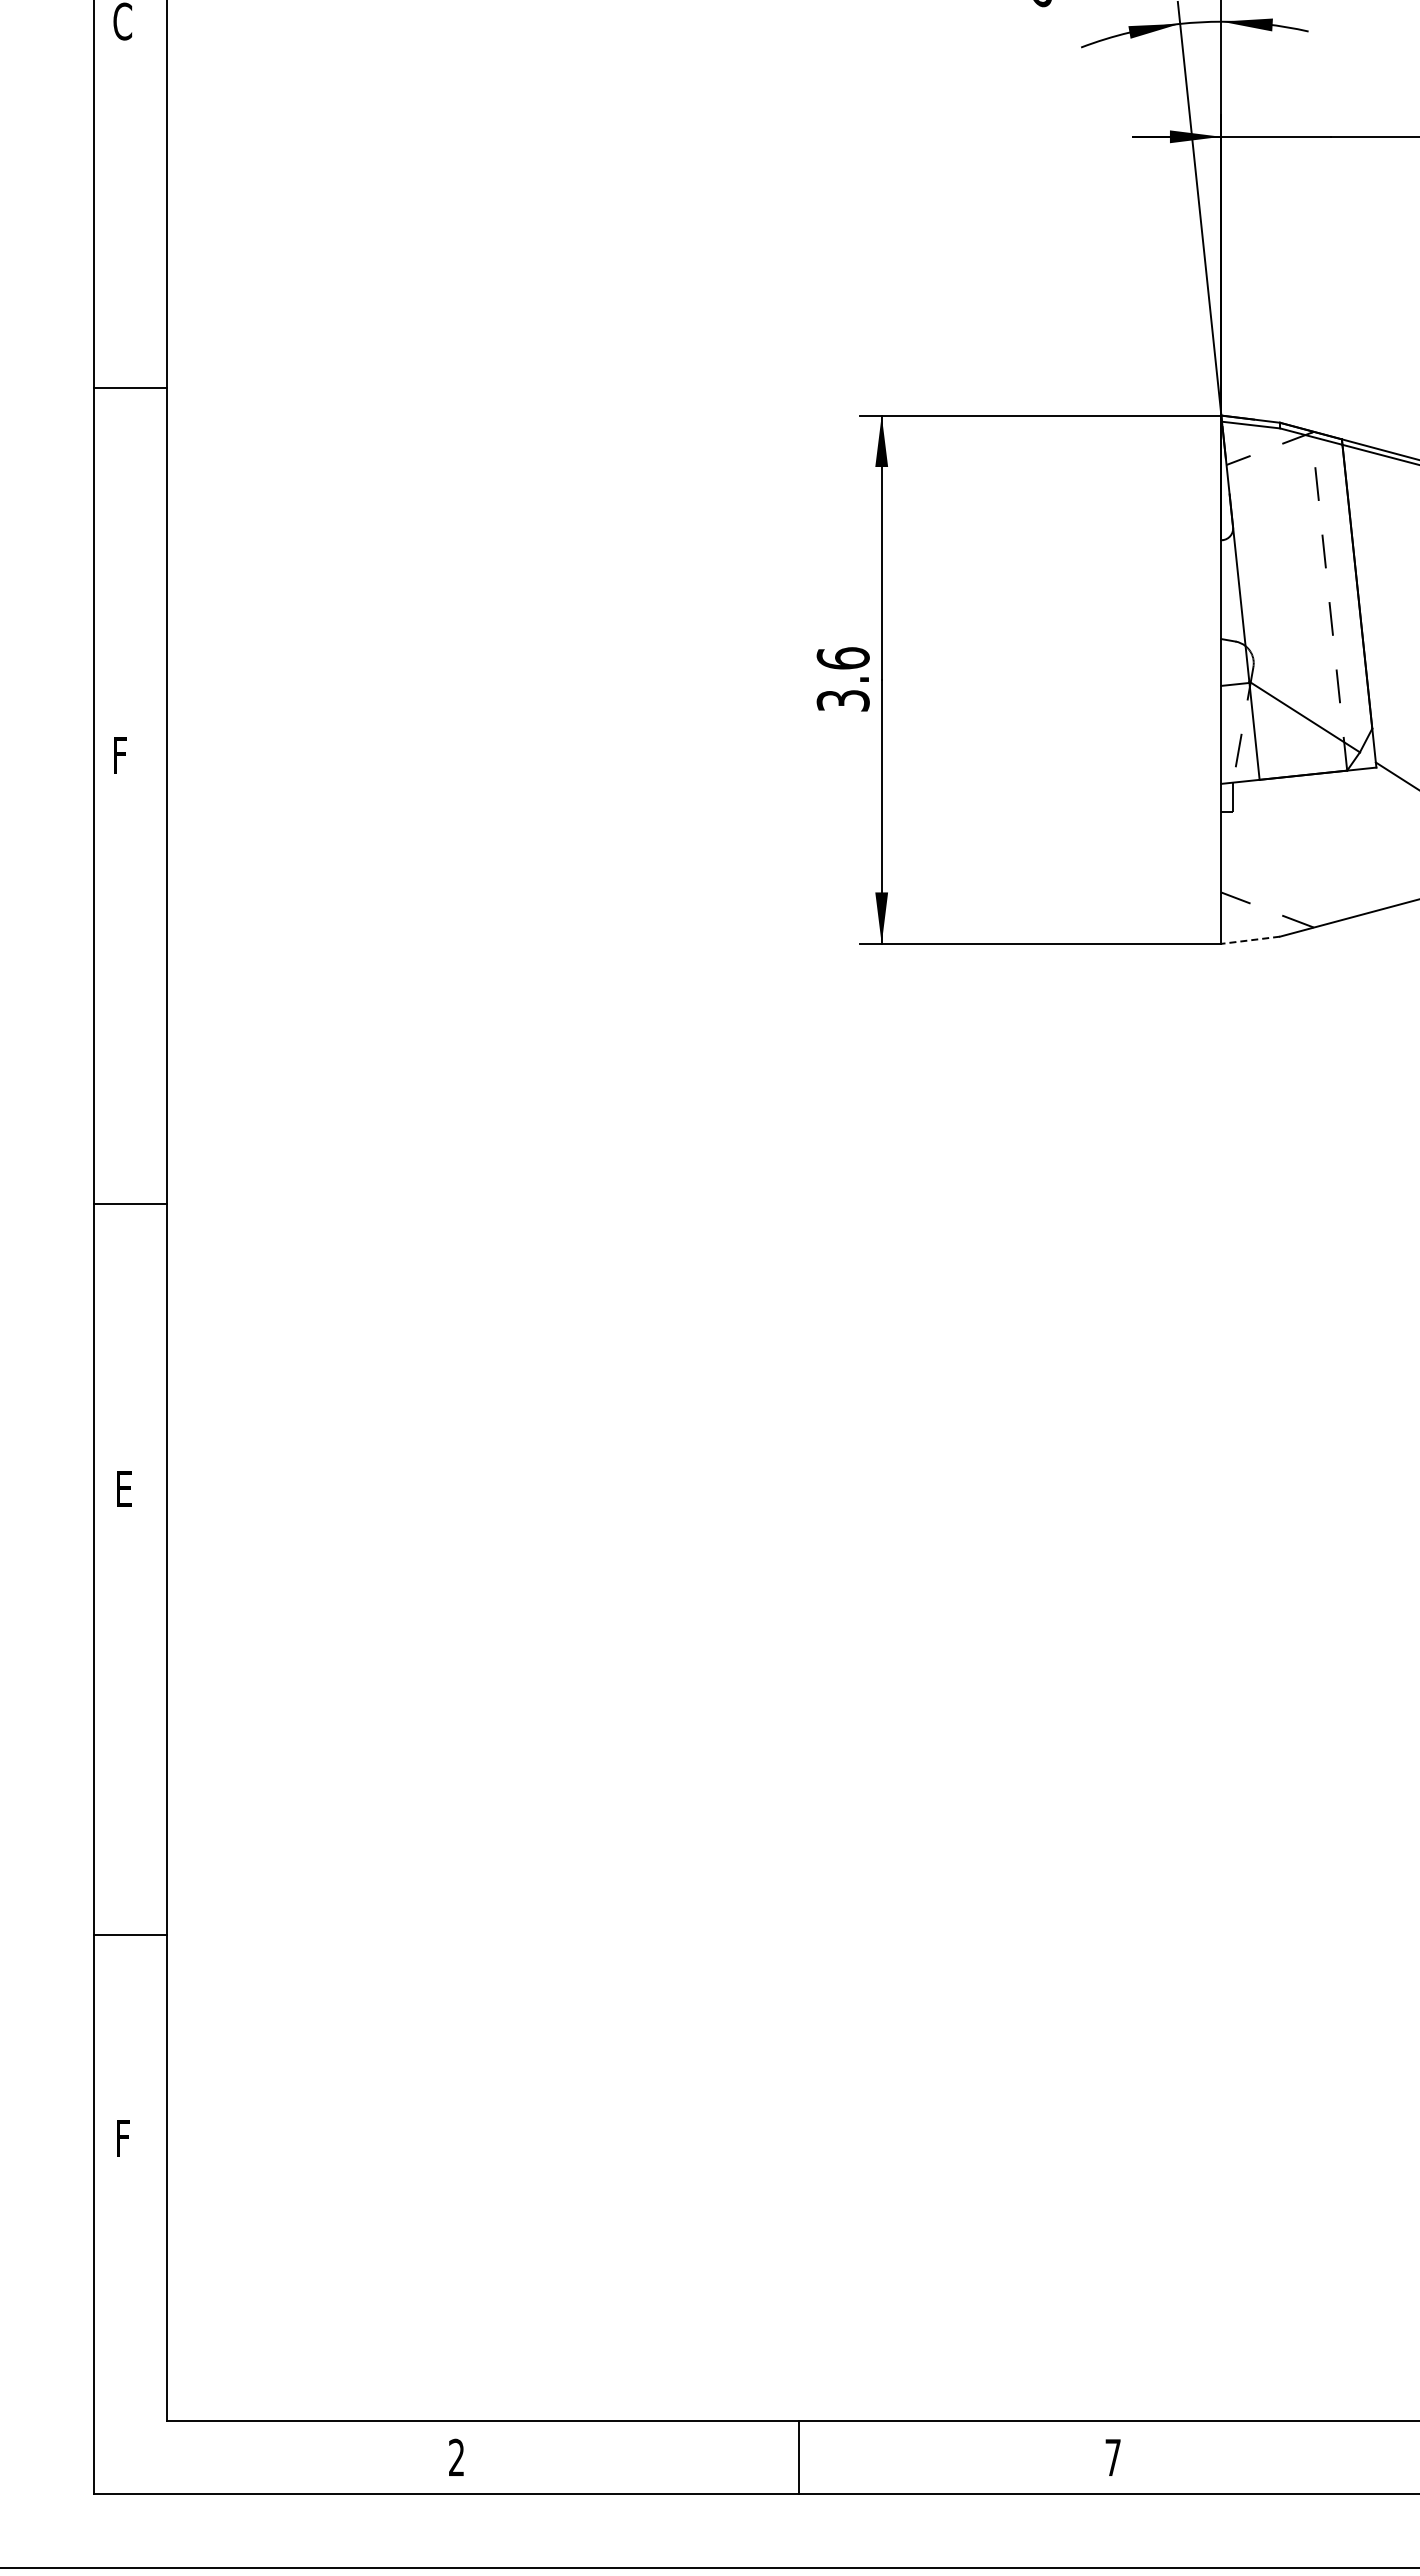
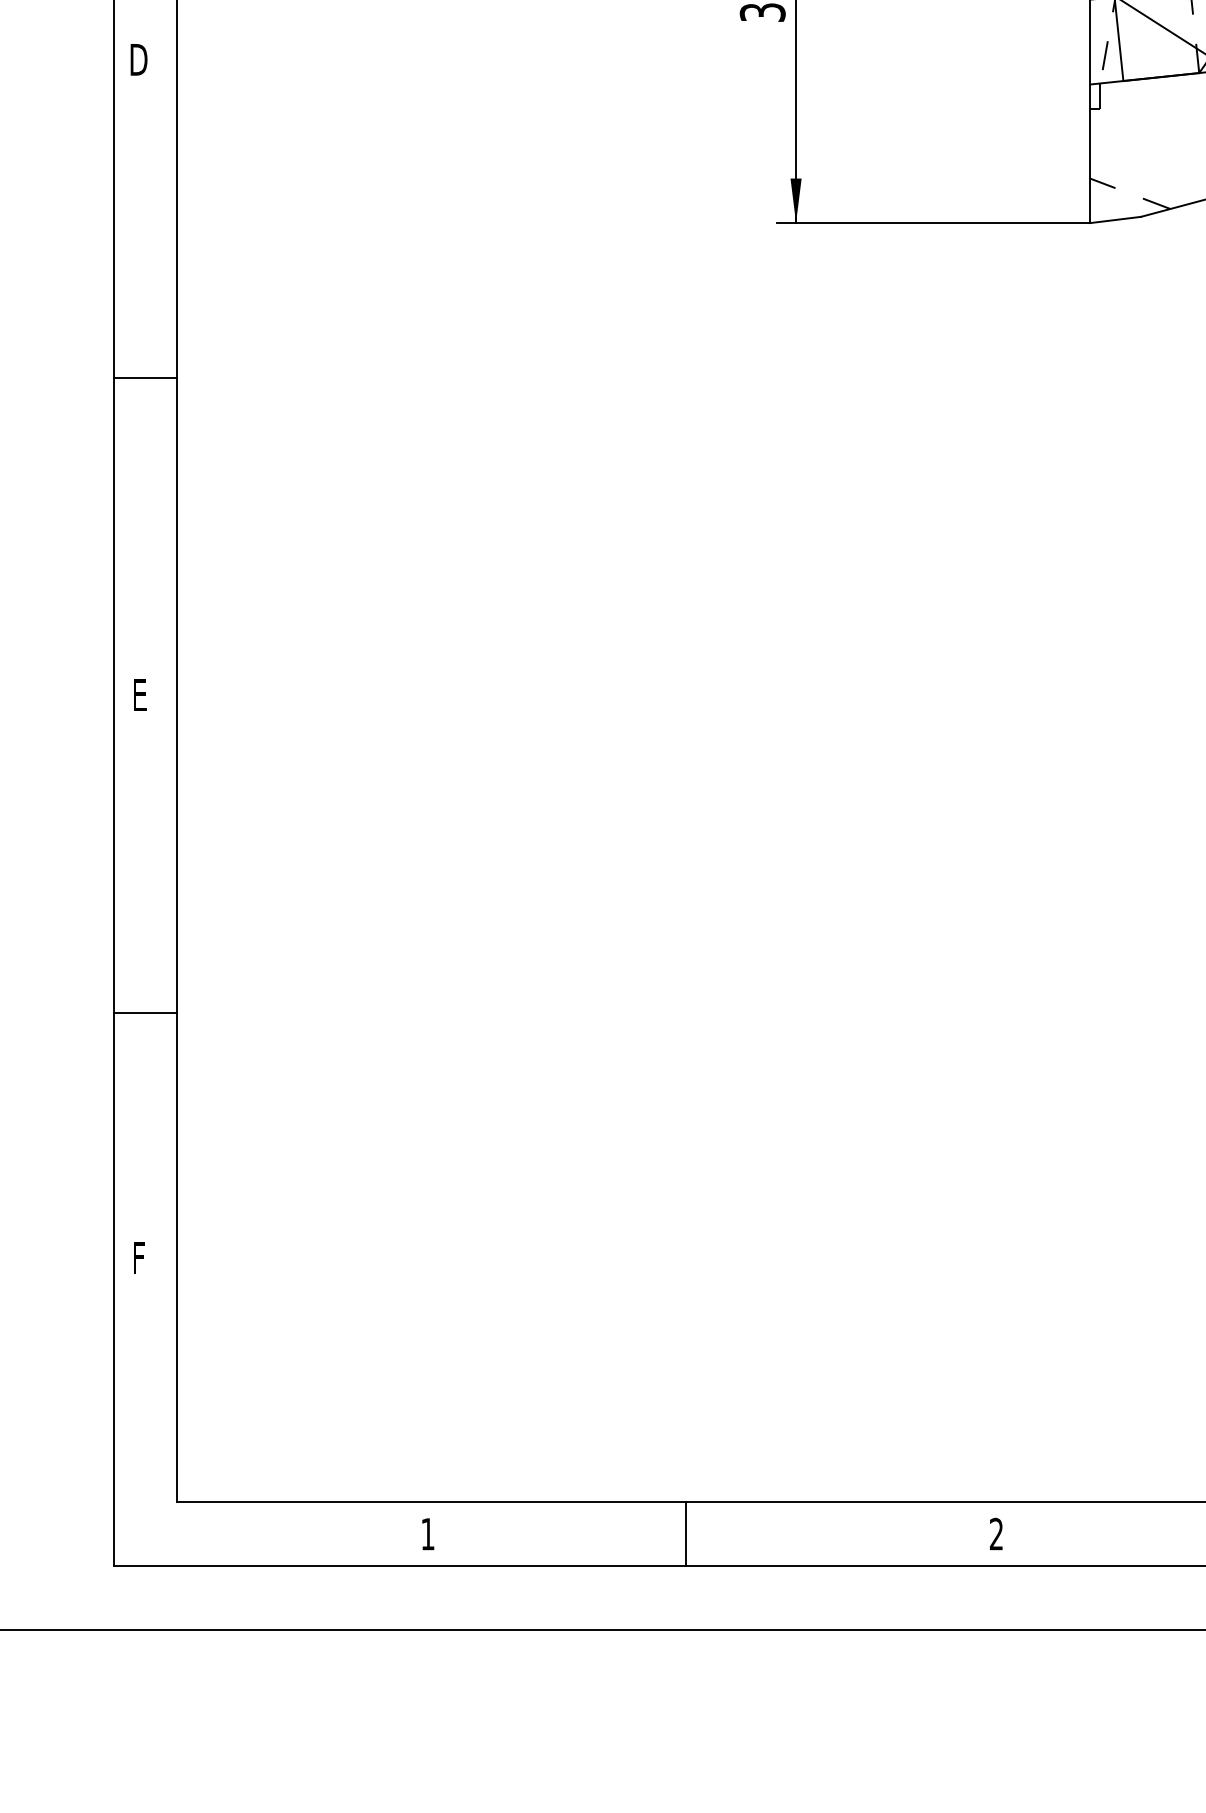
text: (122, 755) -> (138, 59), F -> D
line: (1250, 940) -> (1115, 220), dashed -> solid
line: (130, 1204) -> (145, 377), moved
line: (130, 1935) -> (145, 1013), moved
text: (456, 2456) -> (427, 1533), 2 -> 1
text: (1112, 2456) -> (995, 1533), 7 -> 2
line: (799, 2457) -> (685, 1534), moved

